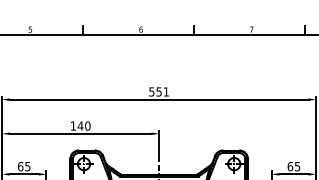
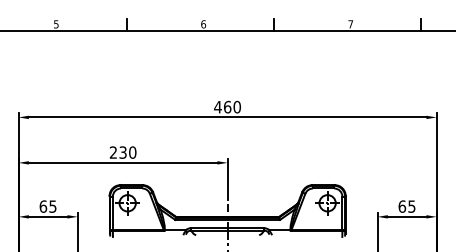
text: (159, 91) -> (227, 106), 551 -> 460
text: (77, 125) -> (118, 152), 140 -> 230

